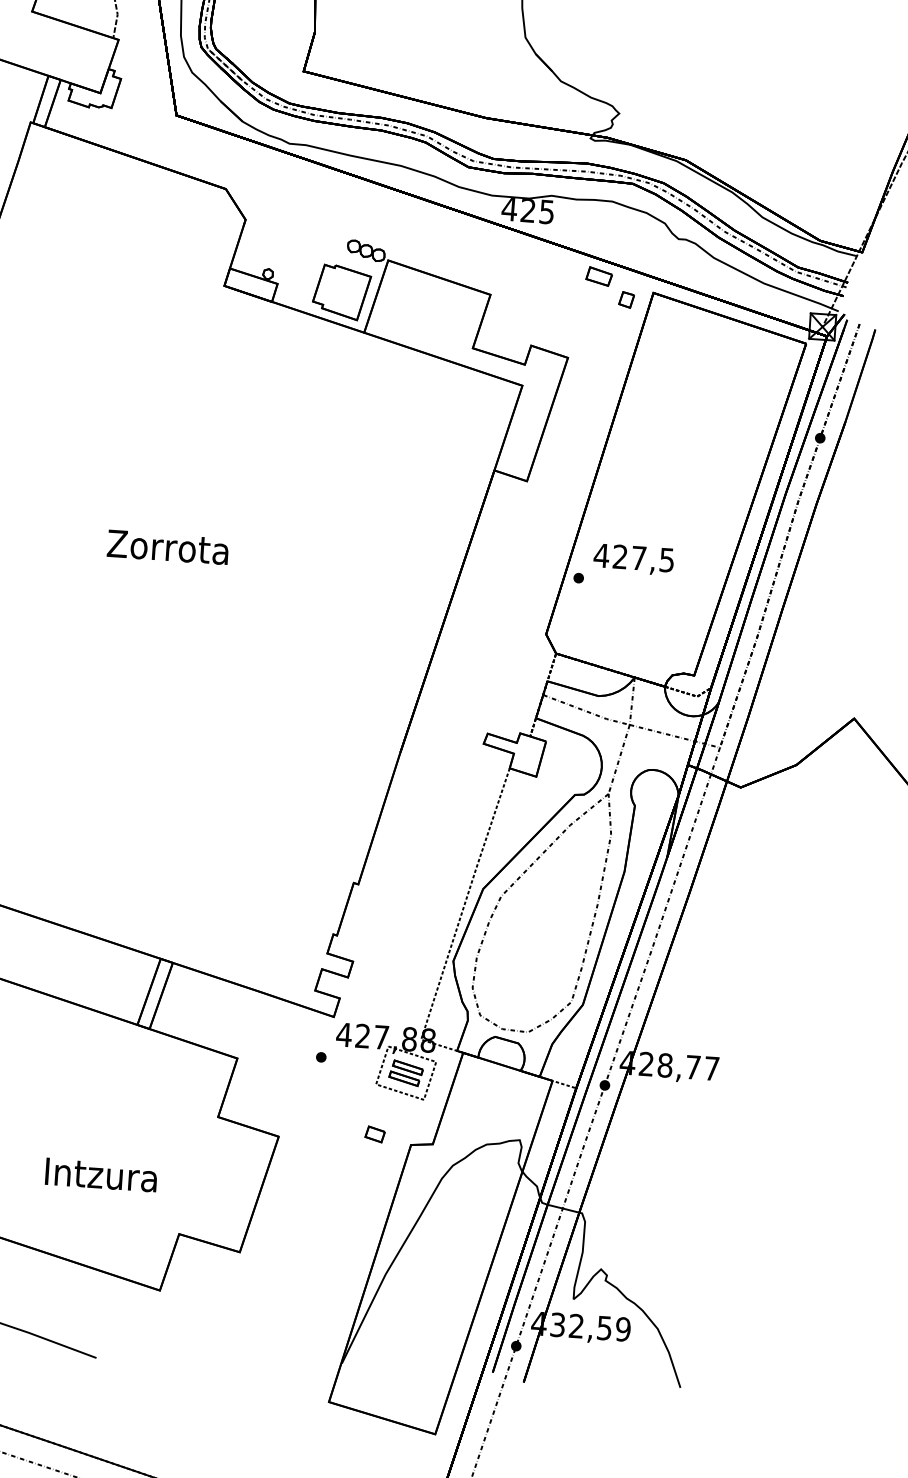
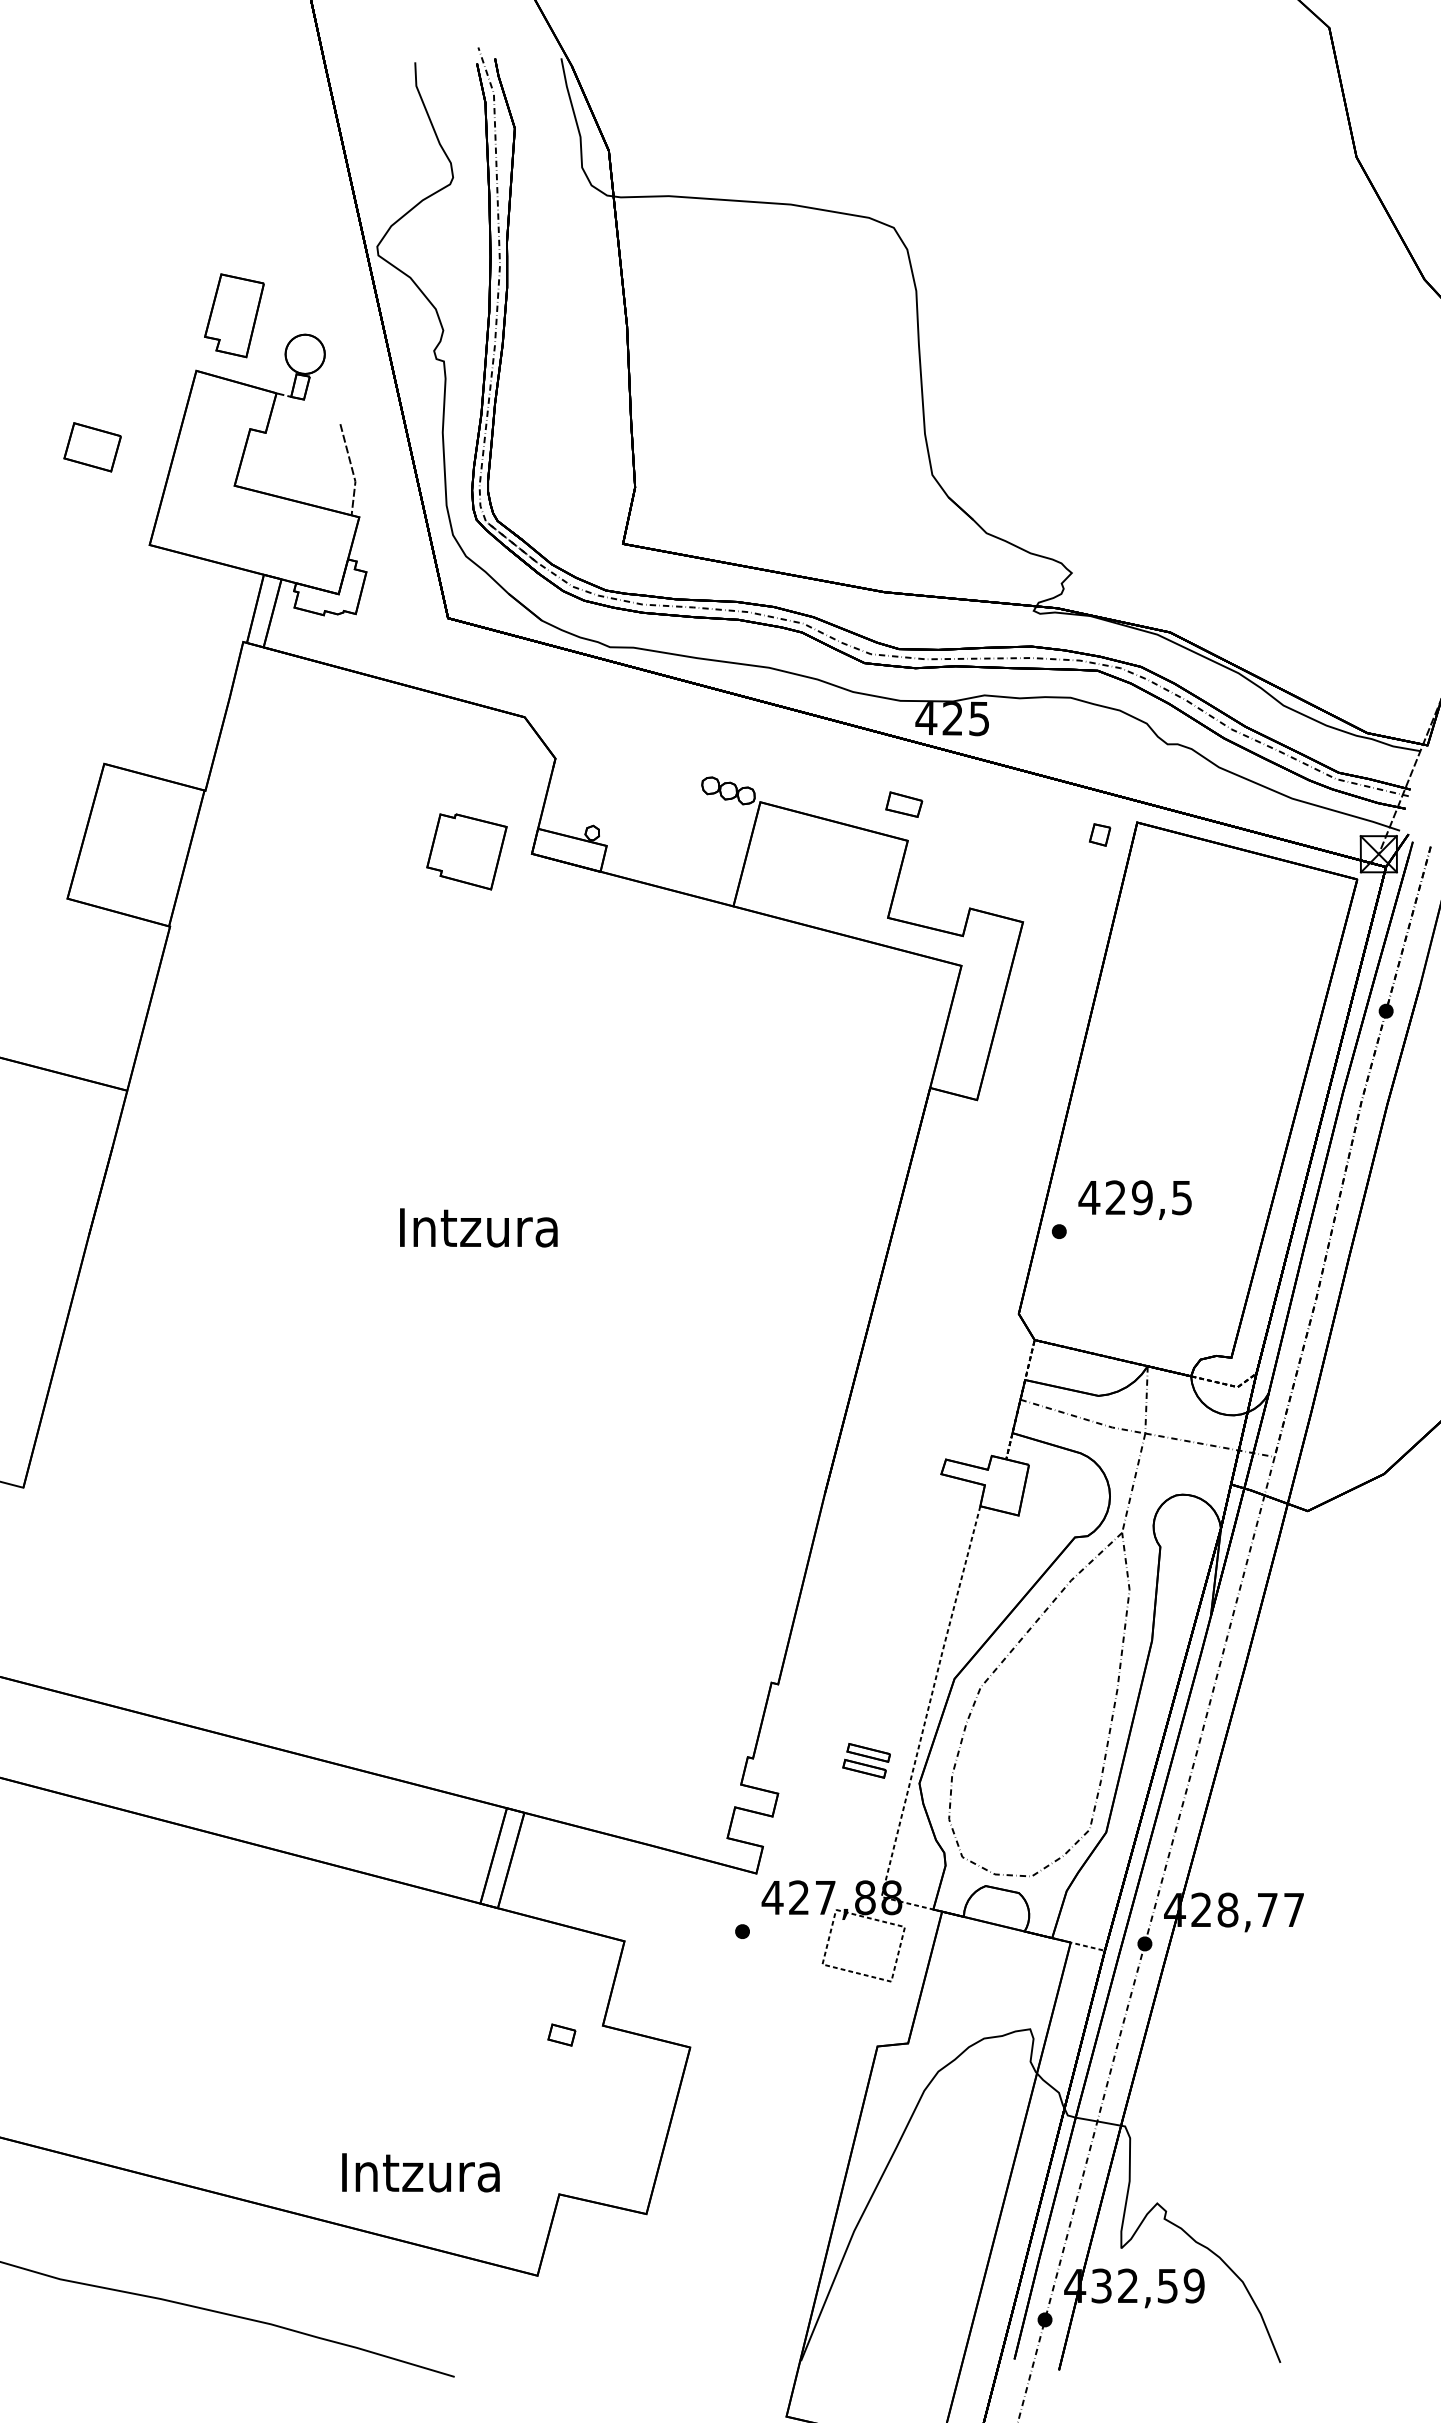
part: (599, 276) -> (904, 804), moved
part: (341, 292) -> (466, 851), moved
text: (167, 547) -> (477, 1227), Zorrota -> Intzura
text: (639, 558) -> (1142, 1197), 427,5 -> 429,5
part: (406, 1072) -> (866, 1760), moved
part: (374, 1134) -> (561, 2034), moved
text: (101, 1174) -> (420, 2172), moved

